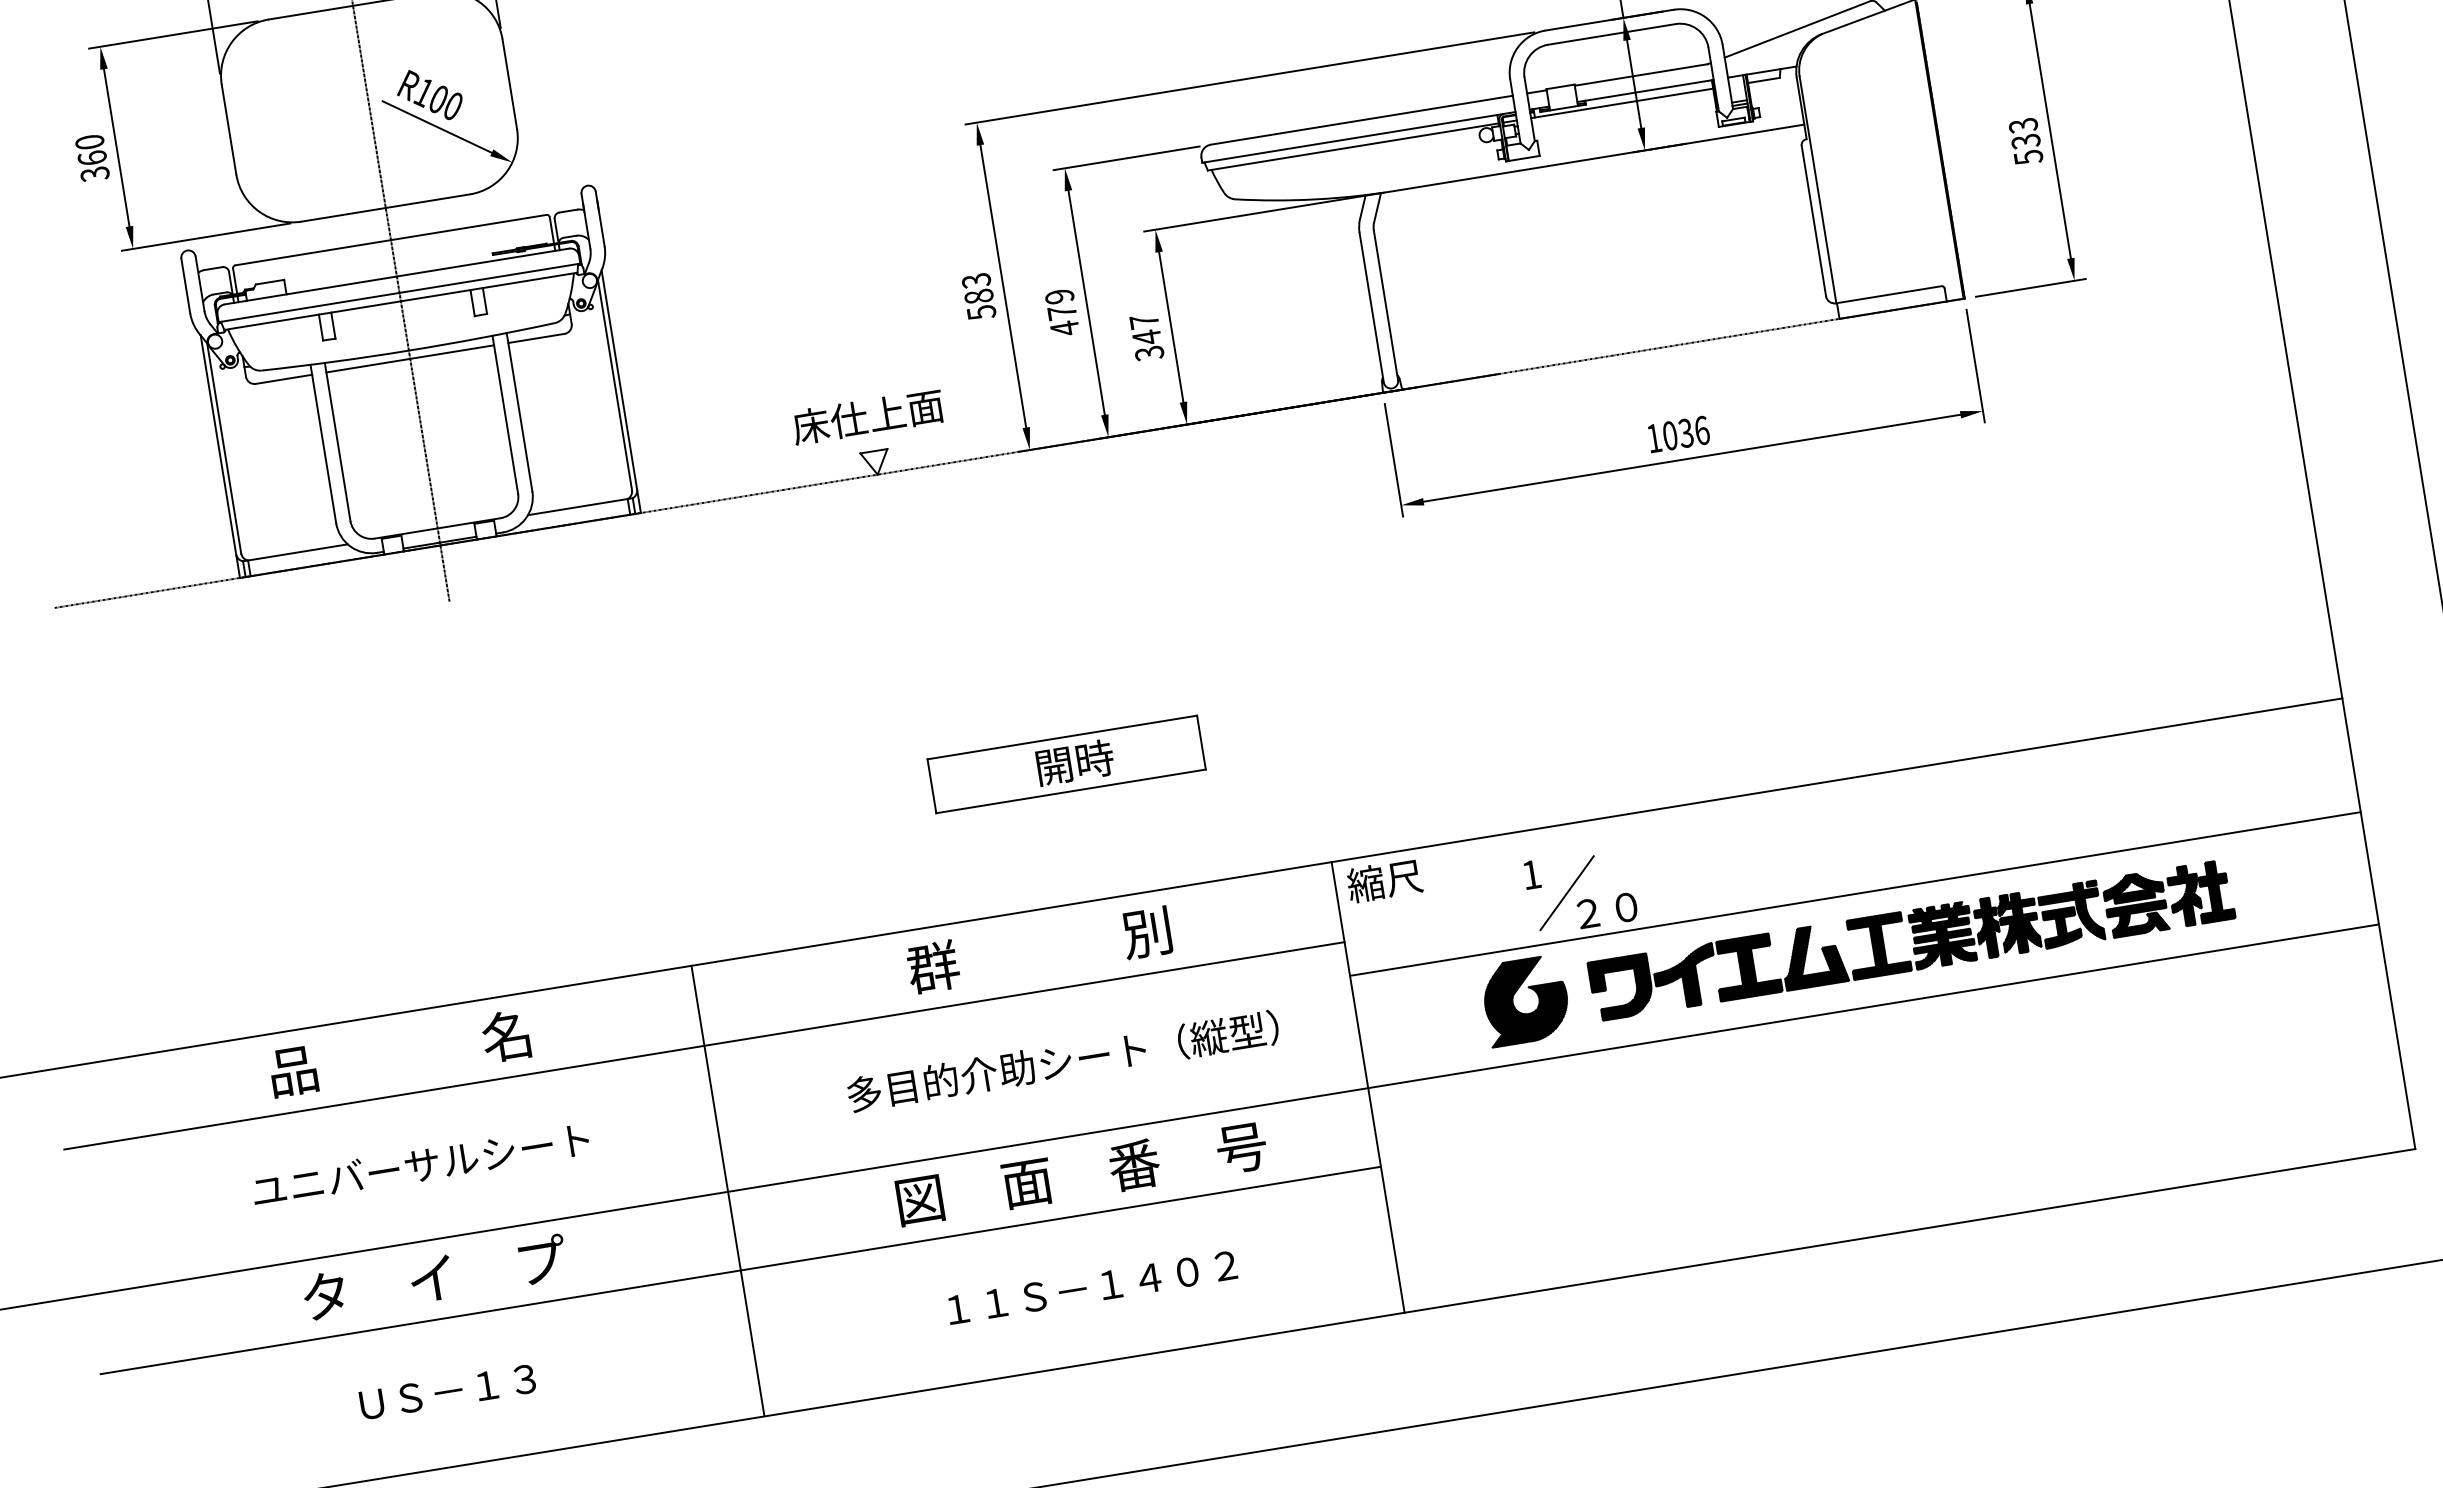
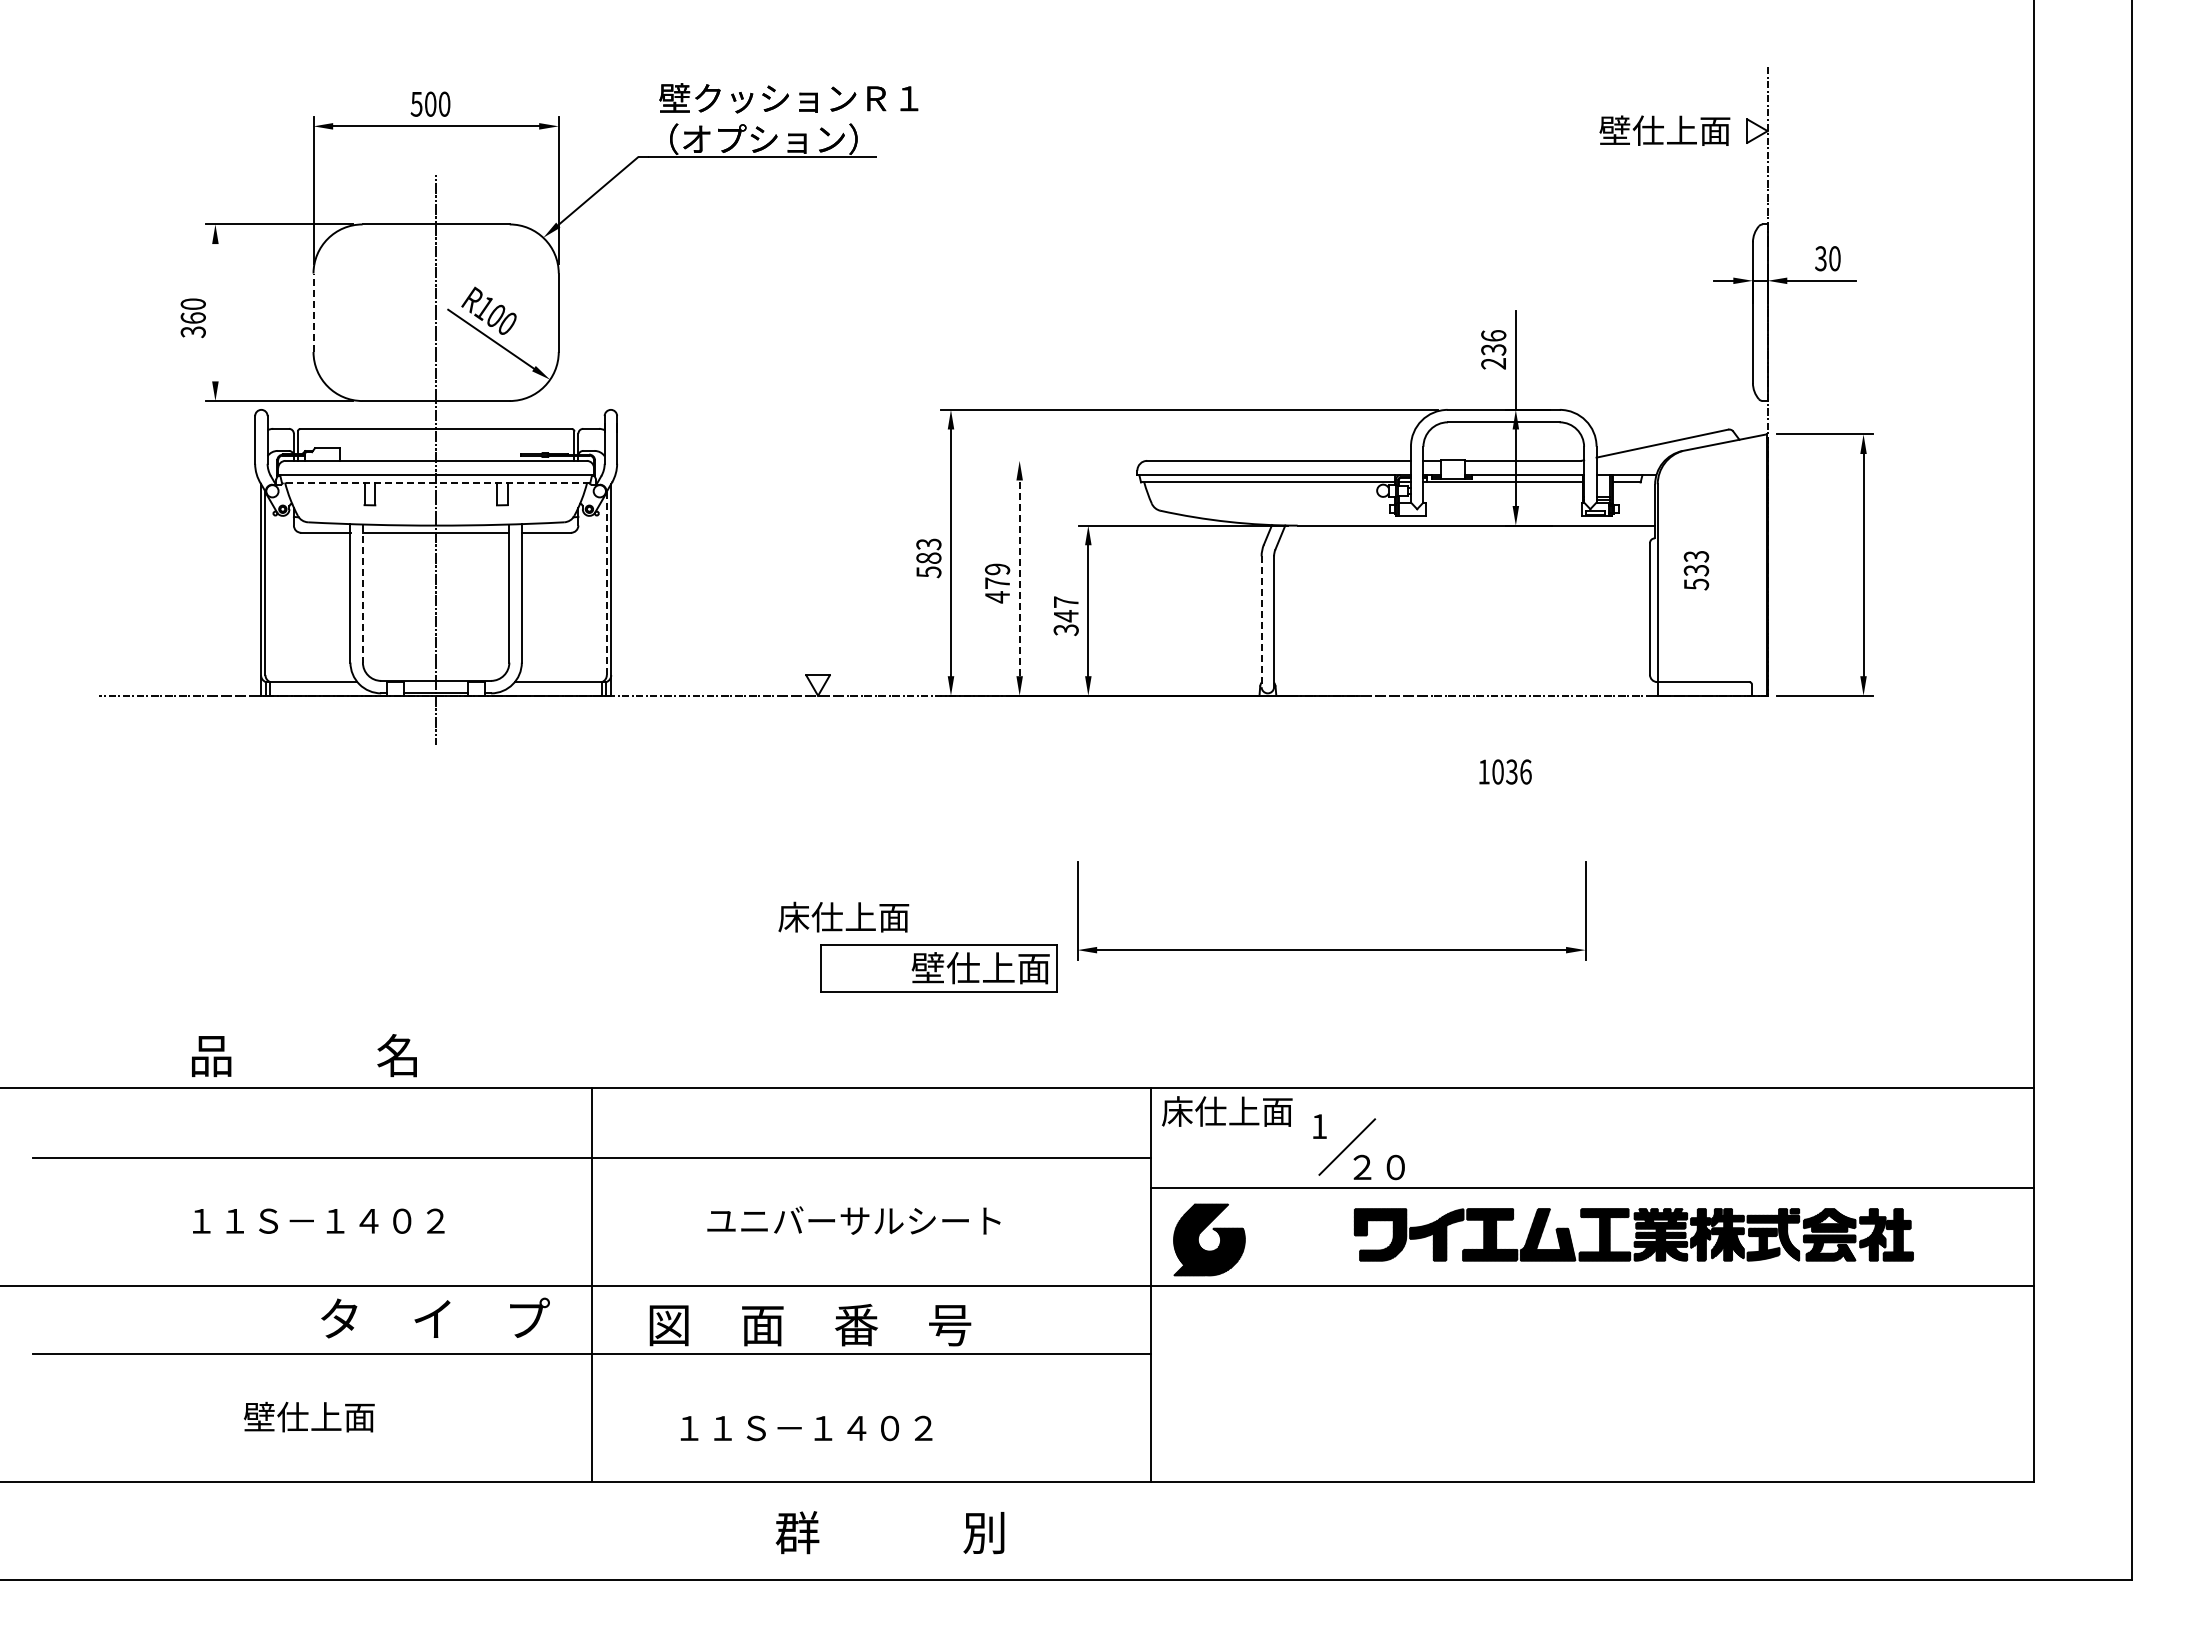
line: (228, 129) -> (313, 312), solid -> dashed
text: (2026, 141) -> (1696, 570), moved
line: (116, 147) -> (215, 312), removed
line: (1126, 157) -> (1073, 460), removed
line: (400, 301) -> (435, 482), solid -> dashed
line: (1086, 303) -> (1019, 578), solid -> dashed
line: (1371, 308) -> (1261, 622), solid -> dashed
line: (614, 385) -> (606, 583), solid -> dashed
text: (867, 416) -> (843, 916), moved
line: (337, 443) -> (362, 594), solid -> dashed
part: (1691, 457) -> (1331, 949), moved
text: (1113, 755) -> (980, 967), 開時 -> 壁仕上面
text: (1422, 874) -> (1226, 1111), 縮尺 -> 床仕上面
text: (1039, 949) -> (890, 1532), moved
part: (1528, 989) -> (1213, 1230), moved
text: (399, 1053) -> (304, 1055), moved
text: (1062, 1061) -> (894, 1220), 多目的介助シート（縦型） -> ユニバーサルシート
text: (420, 1165) -> (333, 1220), ユニバーサルシート -> １１Ｓ－１４０２
text: (1081, 1174) -> (810, 1325), moved
text: (434, 1276) -> (435, 1317), moved
text: (1092, 1287) -> (806, 1428), moved
text: (443, 1391) -> (322, 1416), ＵＳ－１３ -> 壁仕上面

